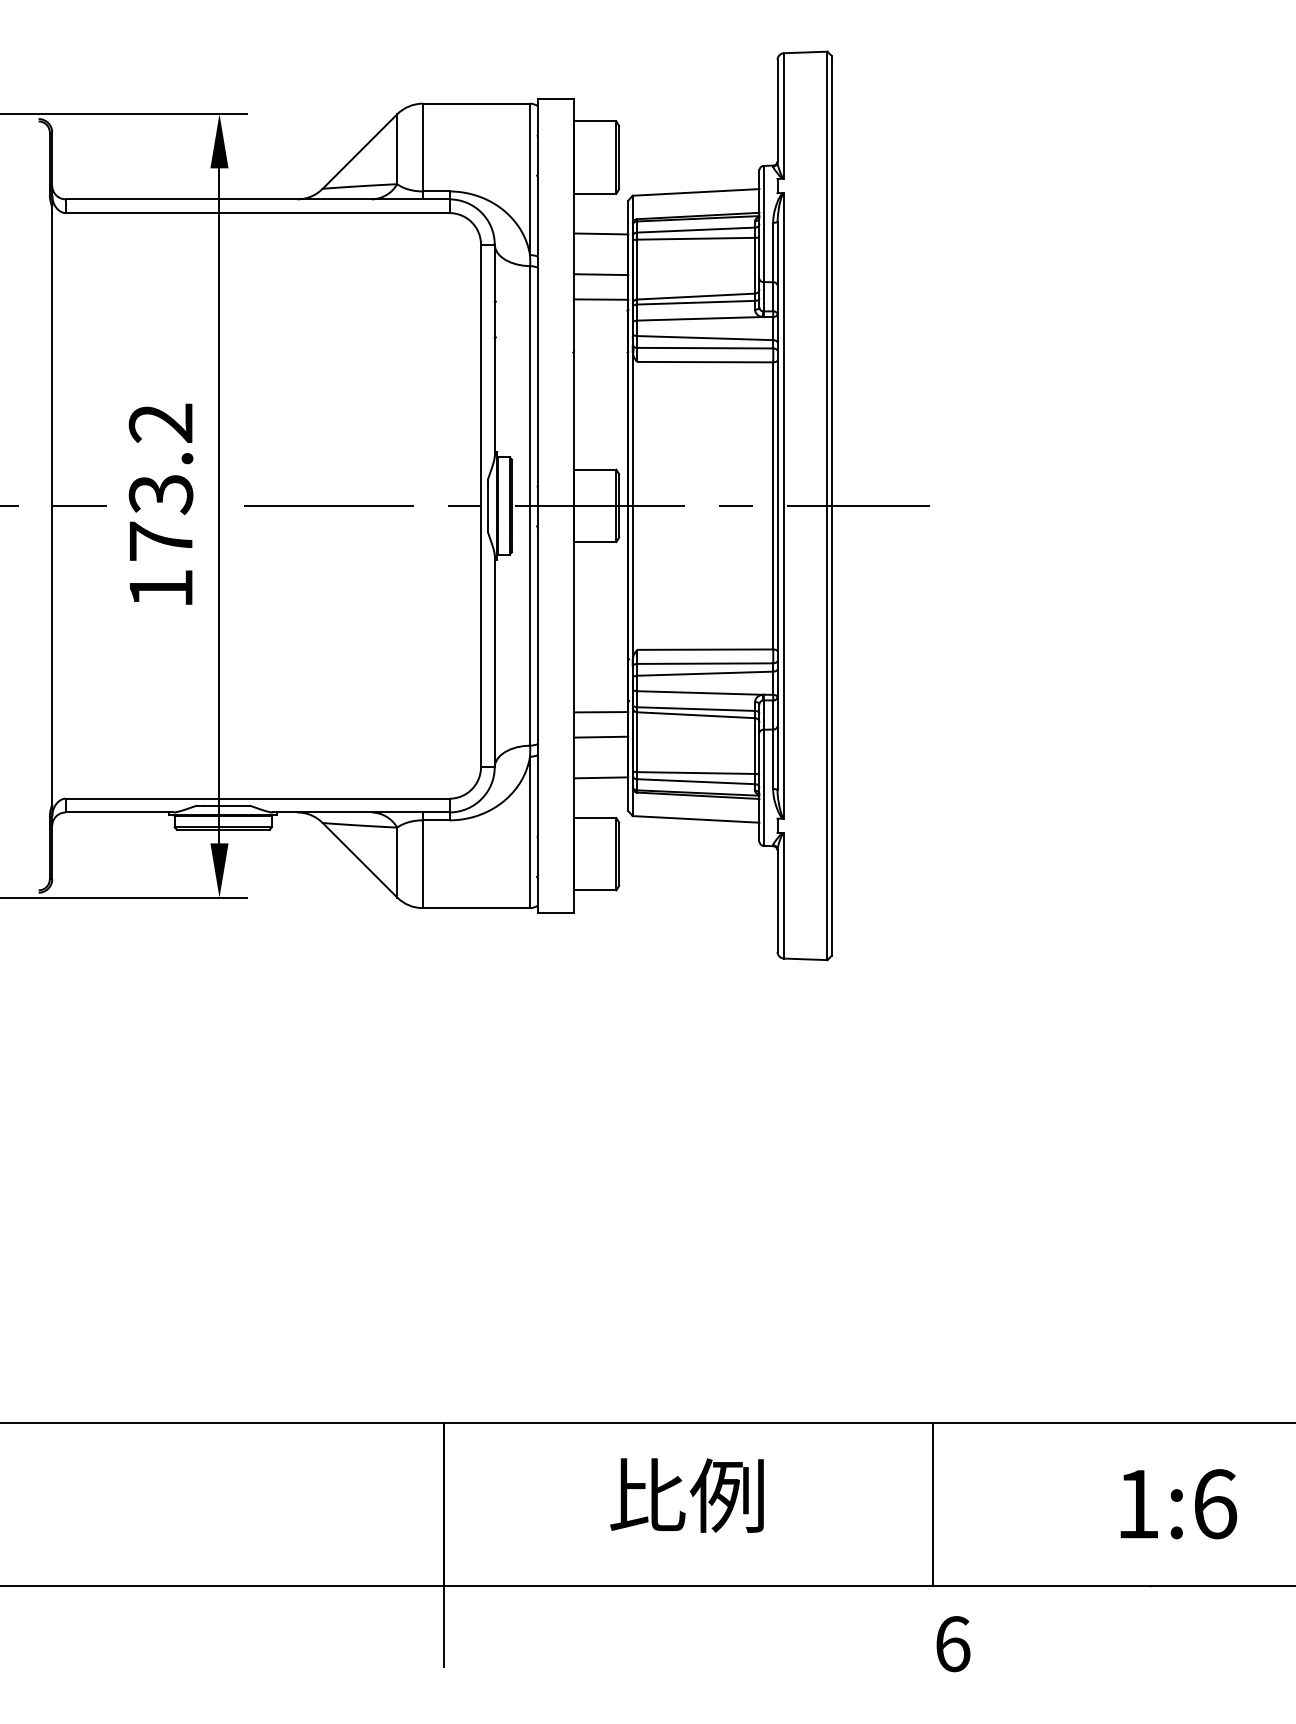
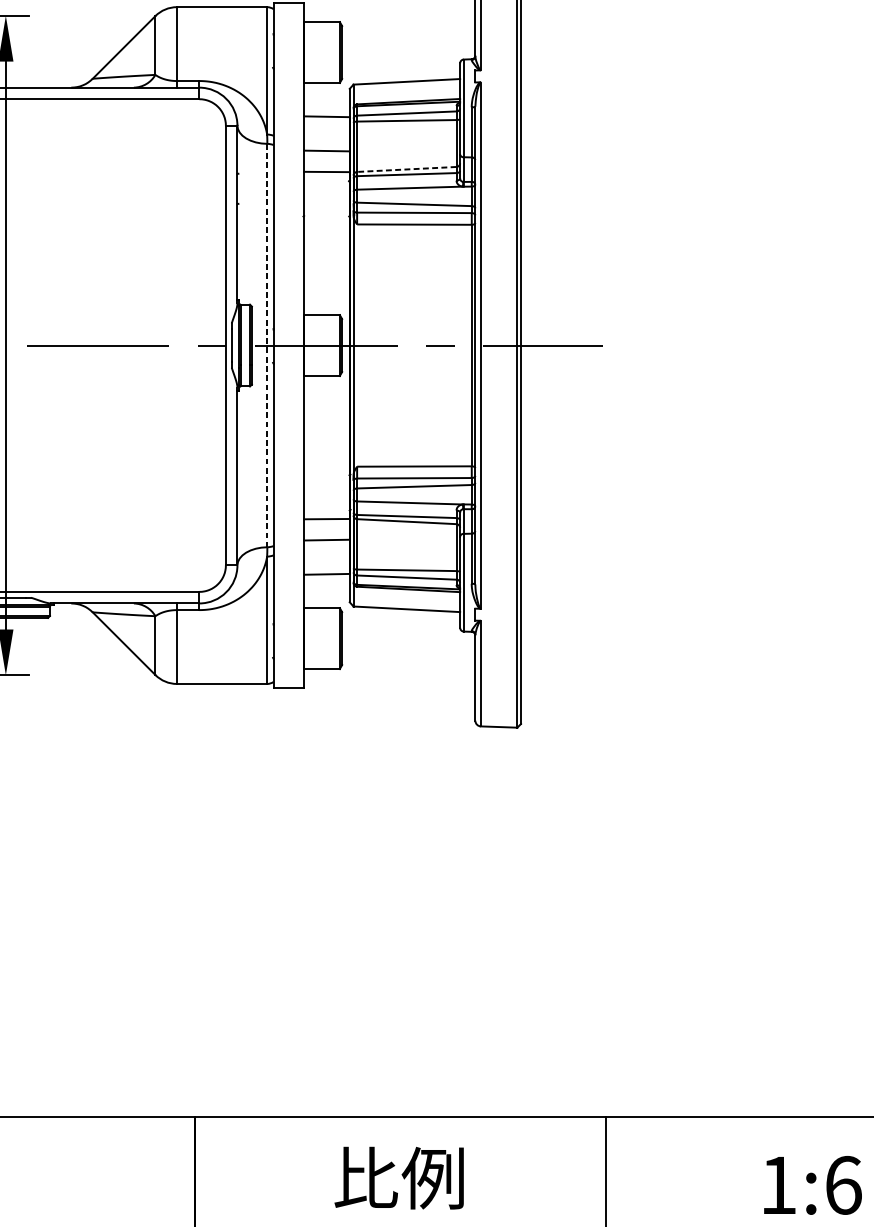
line: (695, 296) -> (406, 169), solid -> dashed
line: (530, 505) -> (267, 345), solid -> dashed

